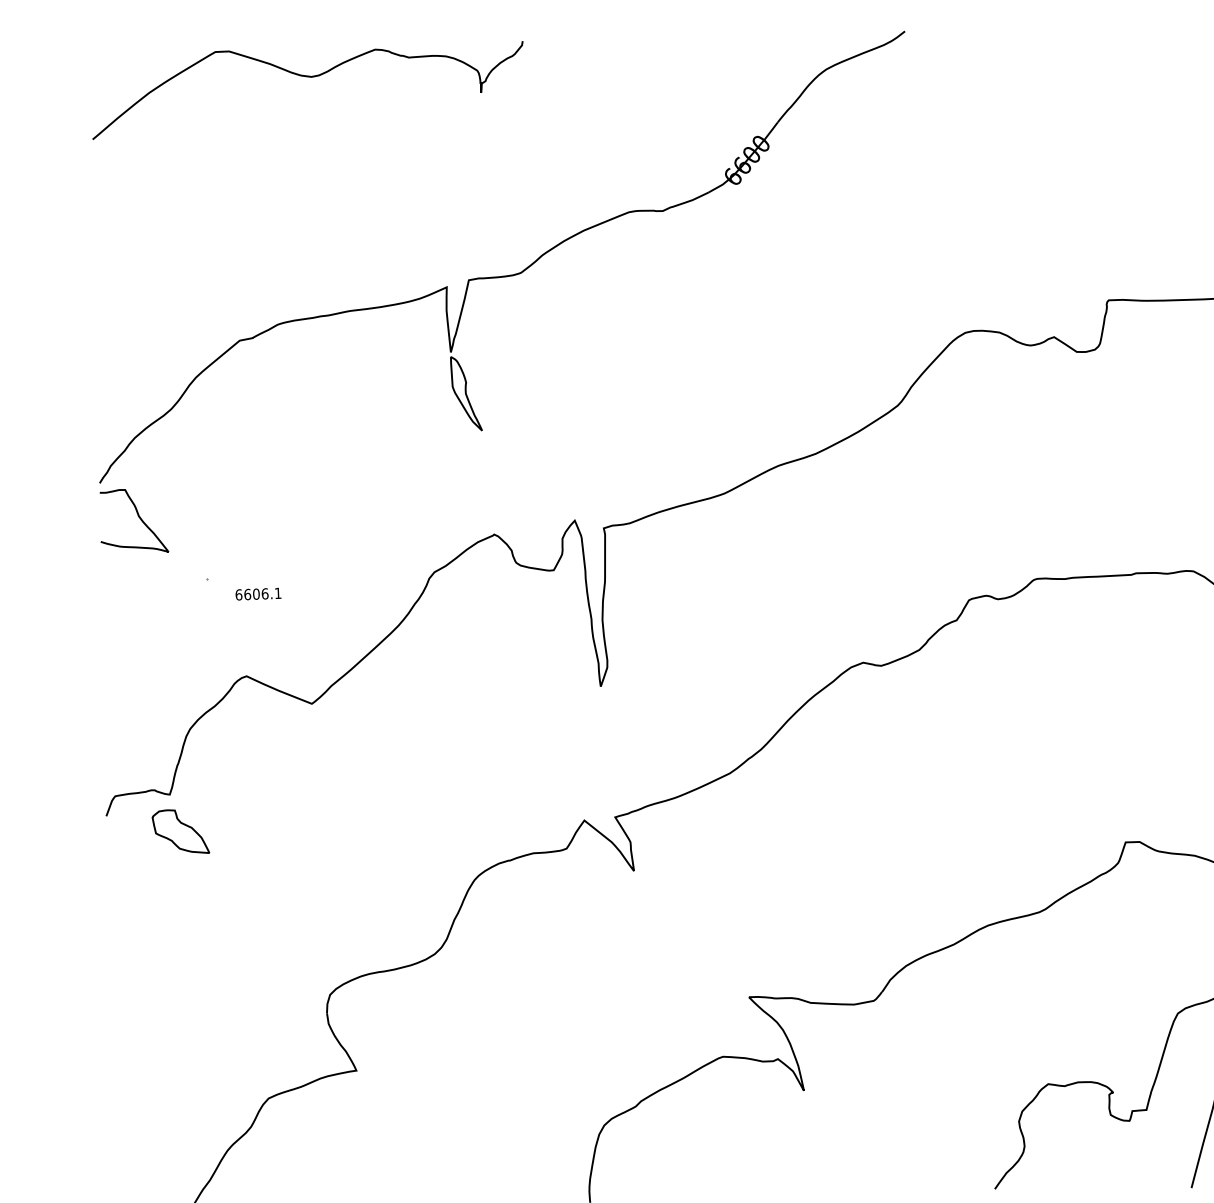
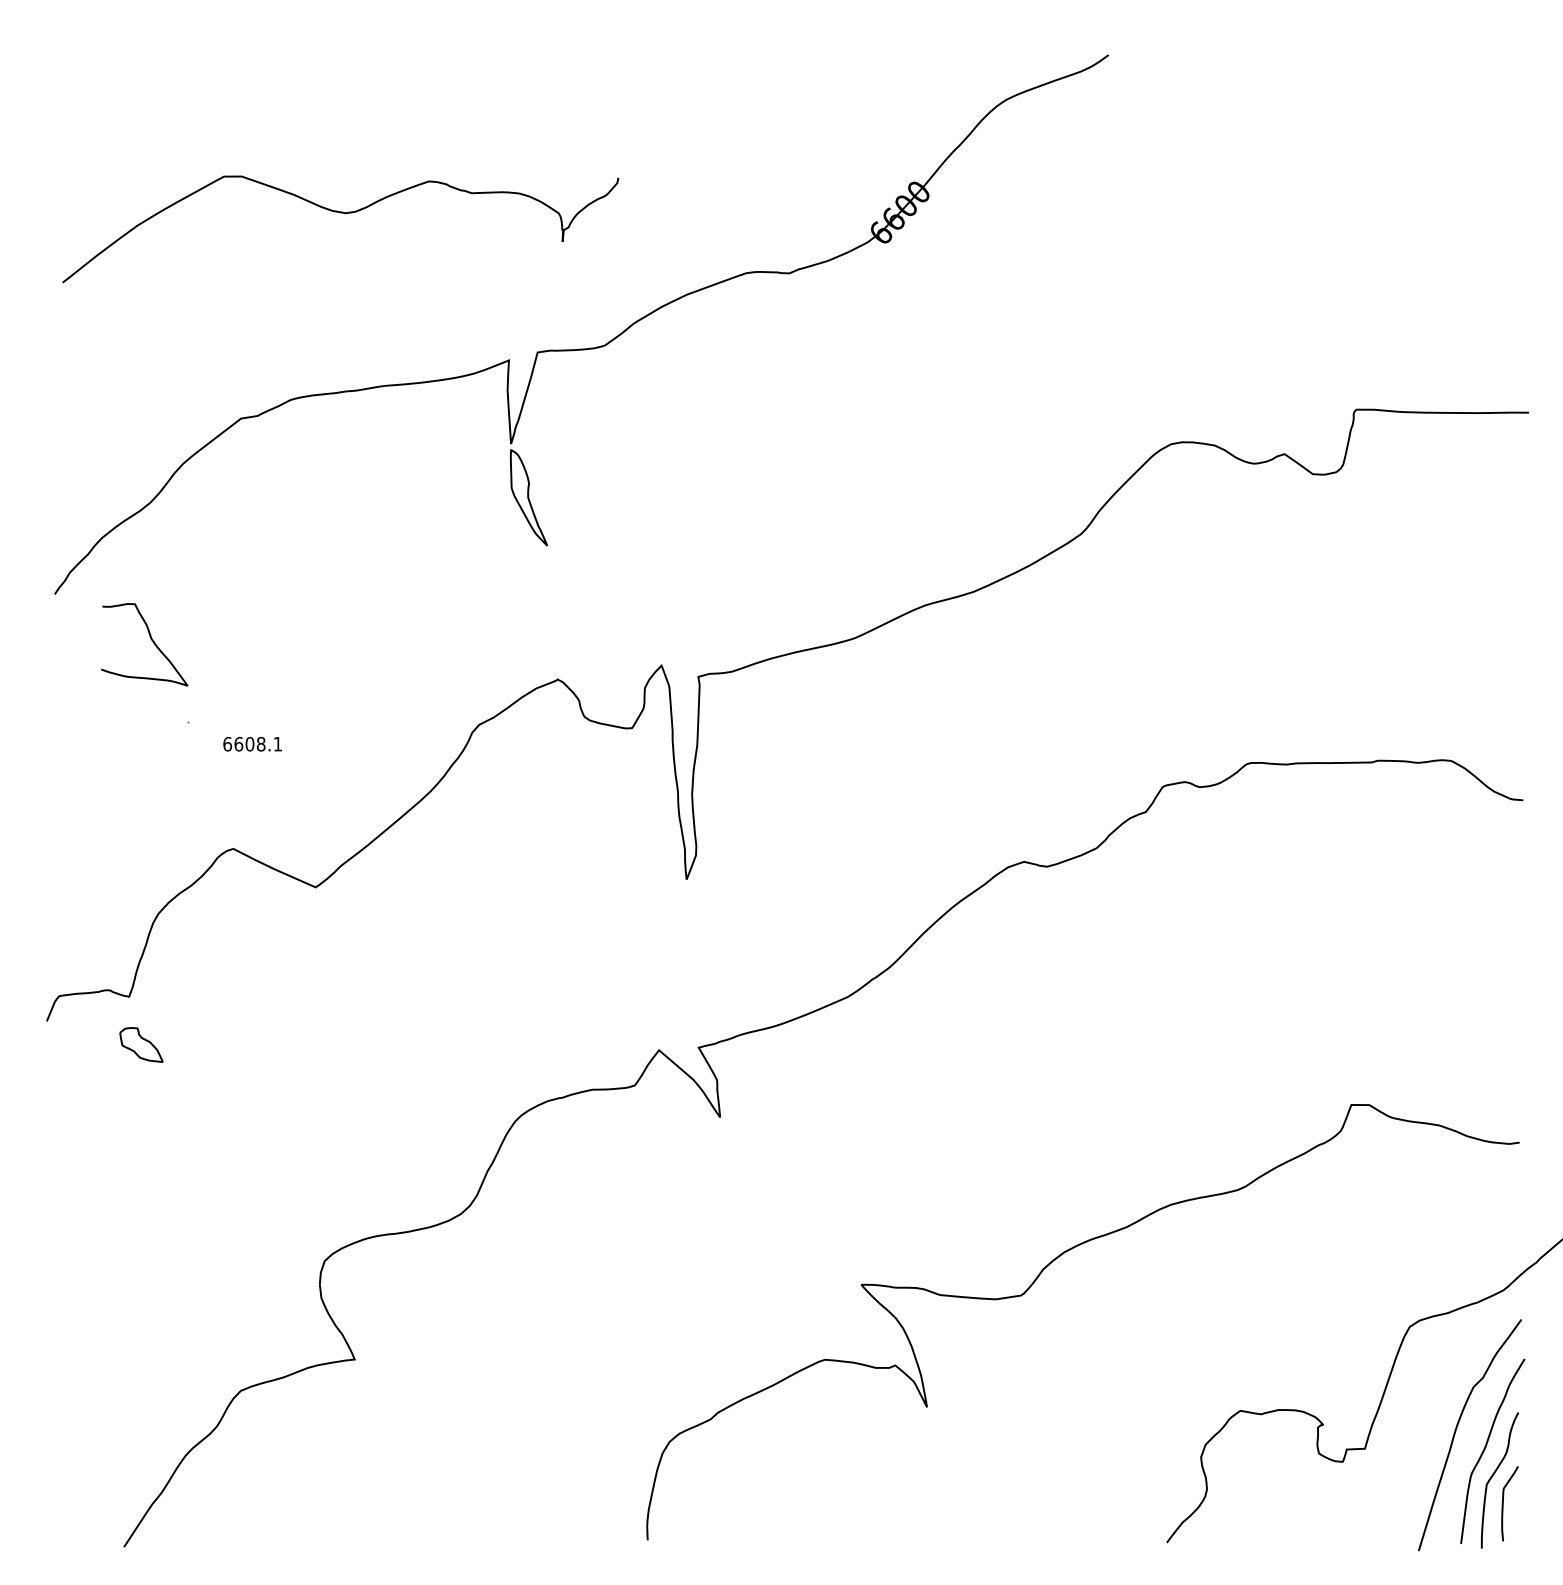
curve: (311, 77) -> (345, 214), moved
curve: (138, 517) -> (150, 639), moved
text: (264, 593) -> (260, 743), 6606.1 -> 6608.1
part: (180, 831) -> (141, 1044), size x0.6

